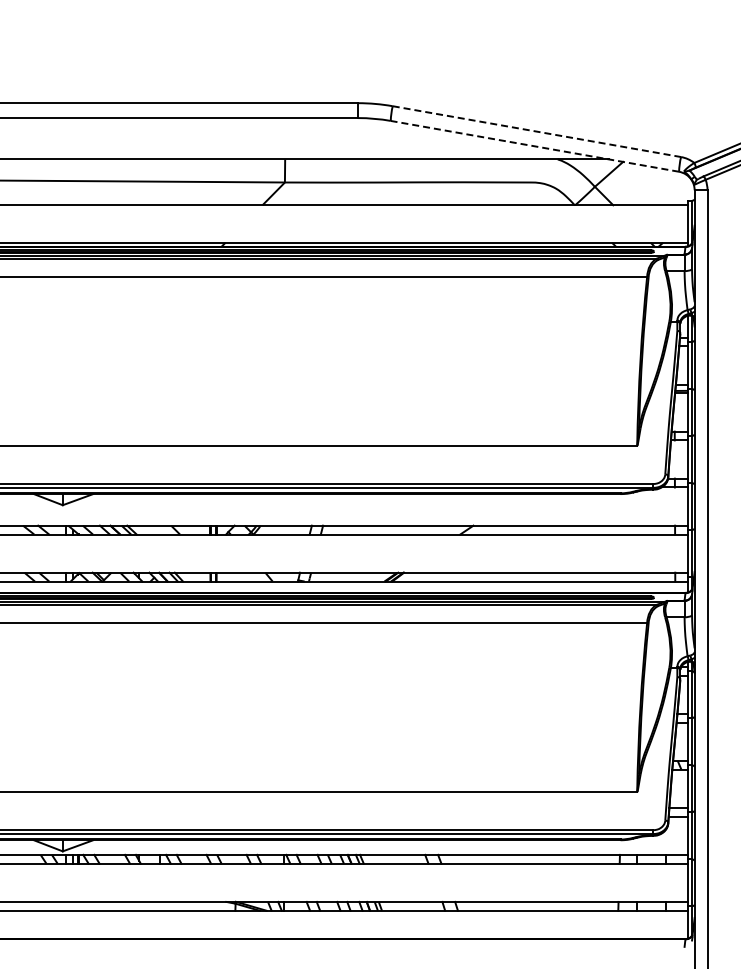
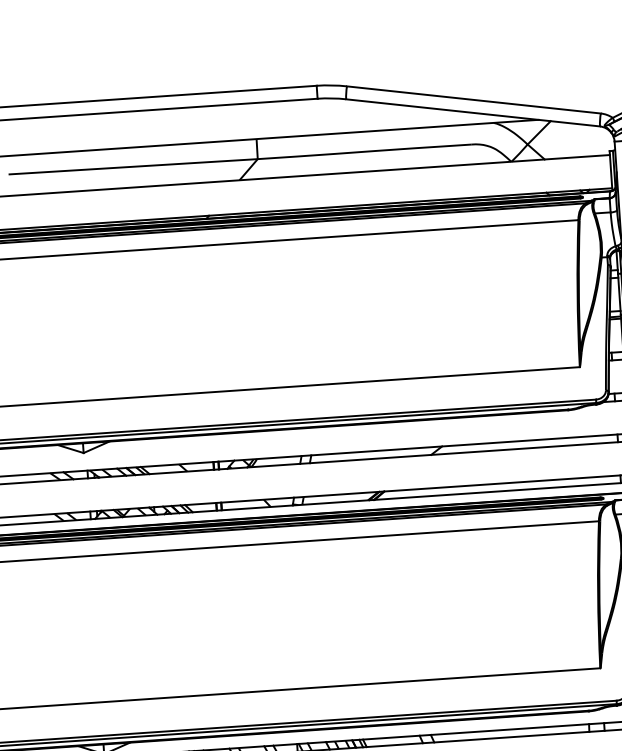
line: (537, 131) -> (474, 99), dashed -> solid
line: (534, 146) -> (472, 113), dashed -> solid

